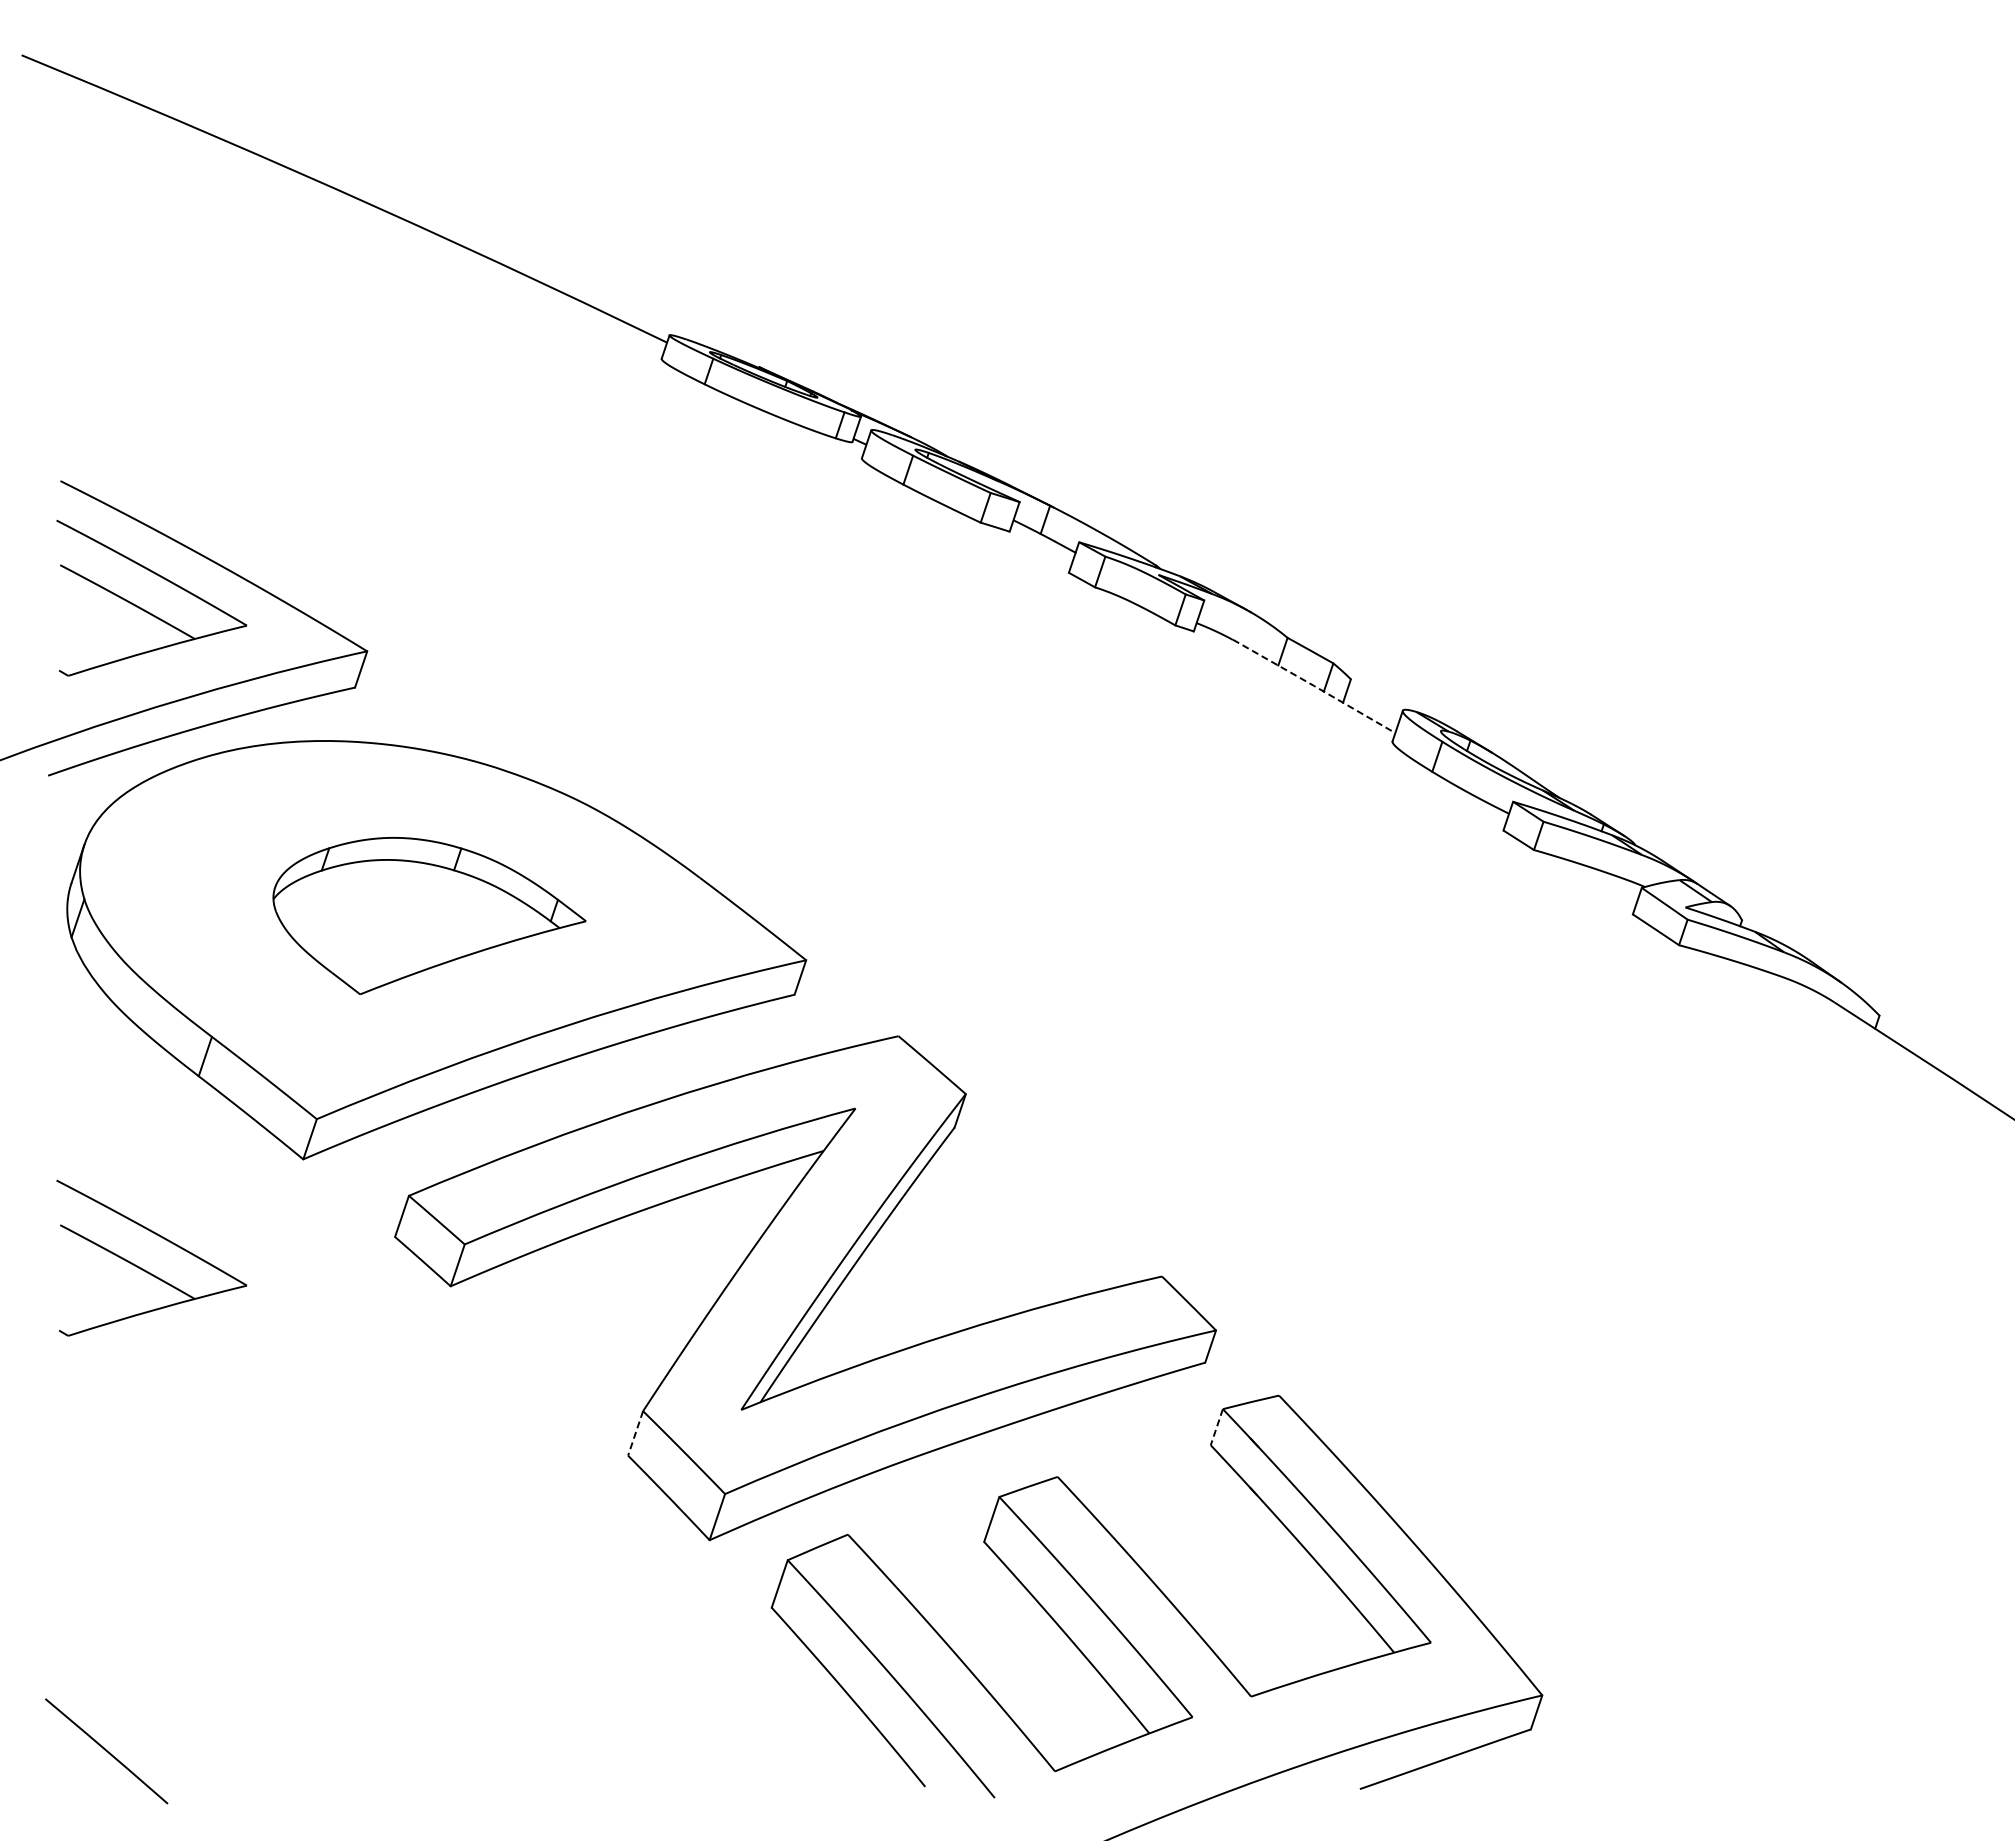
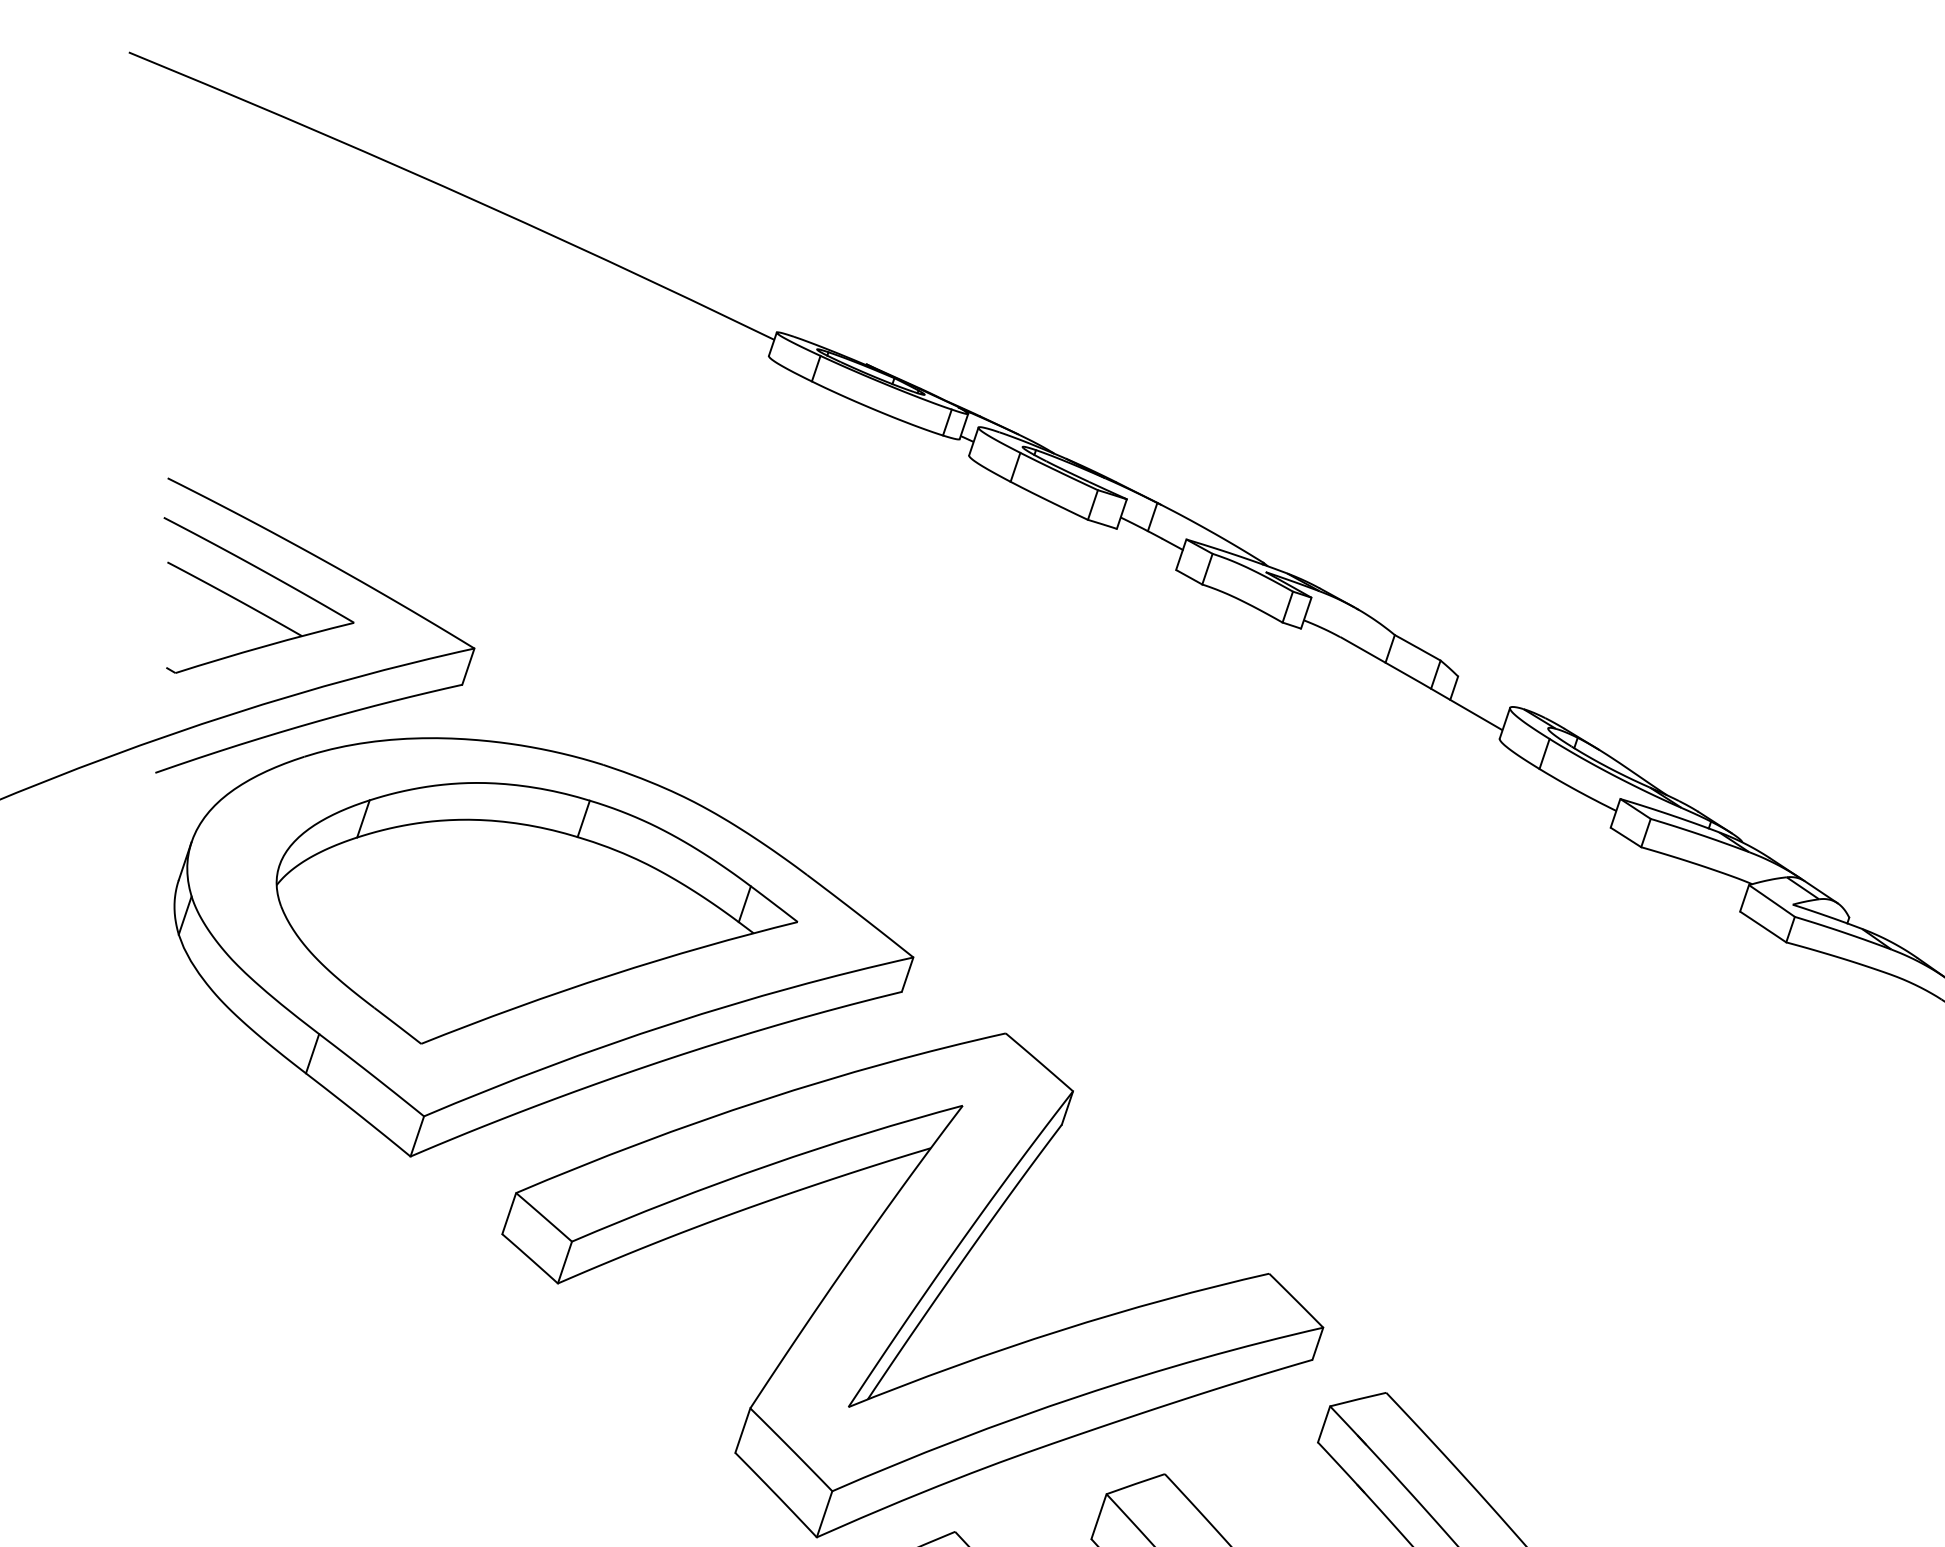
line: (1314, 685) -> (1421, 682), dashed -> solid
part: (429, 915) -> (536, 912), size x1.67
part: (144, 1269) -> (251, 1266), removed
line: (1216, 1427) -> (1323, 1424), dashed -> solid
line: (635, 1433) -> (742, 1430), dashed -> solid

